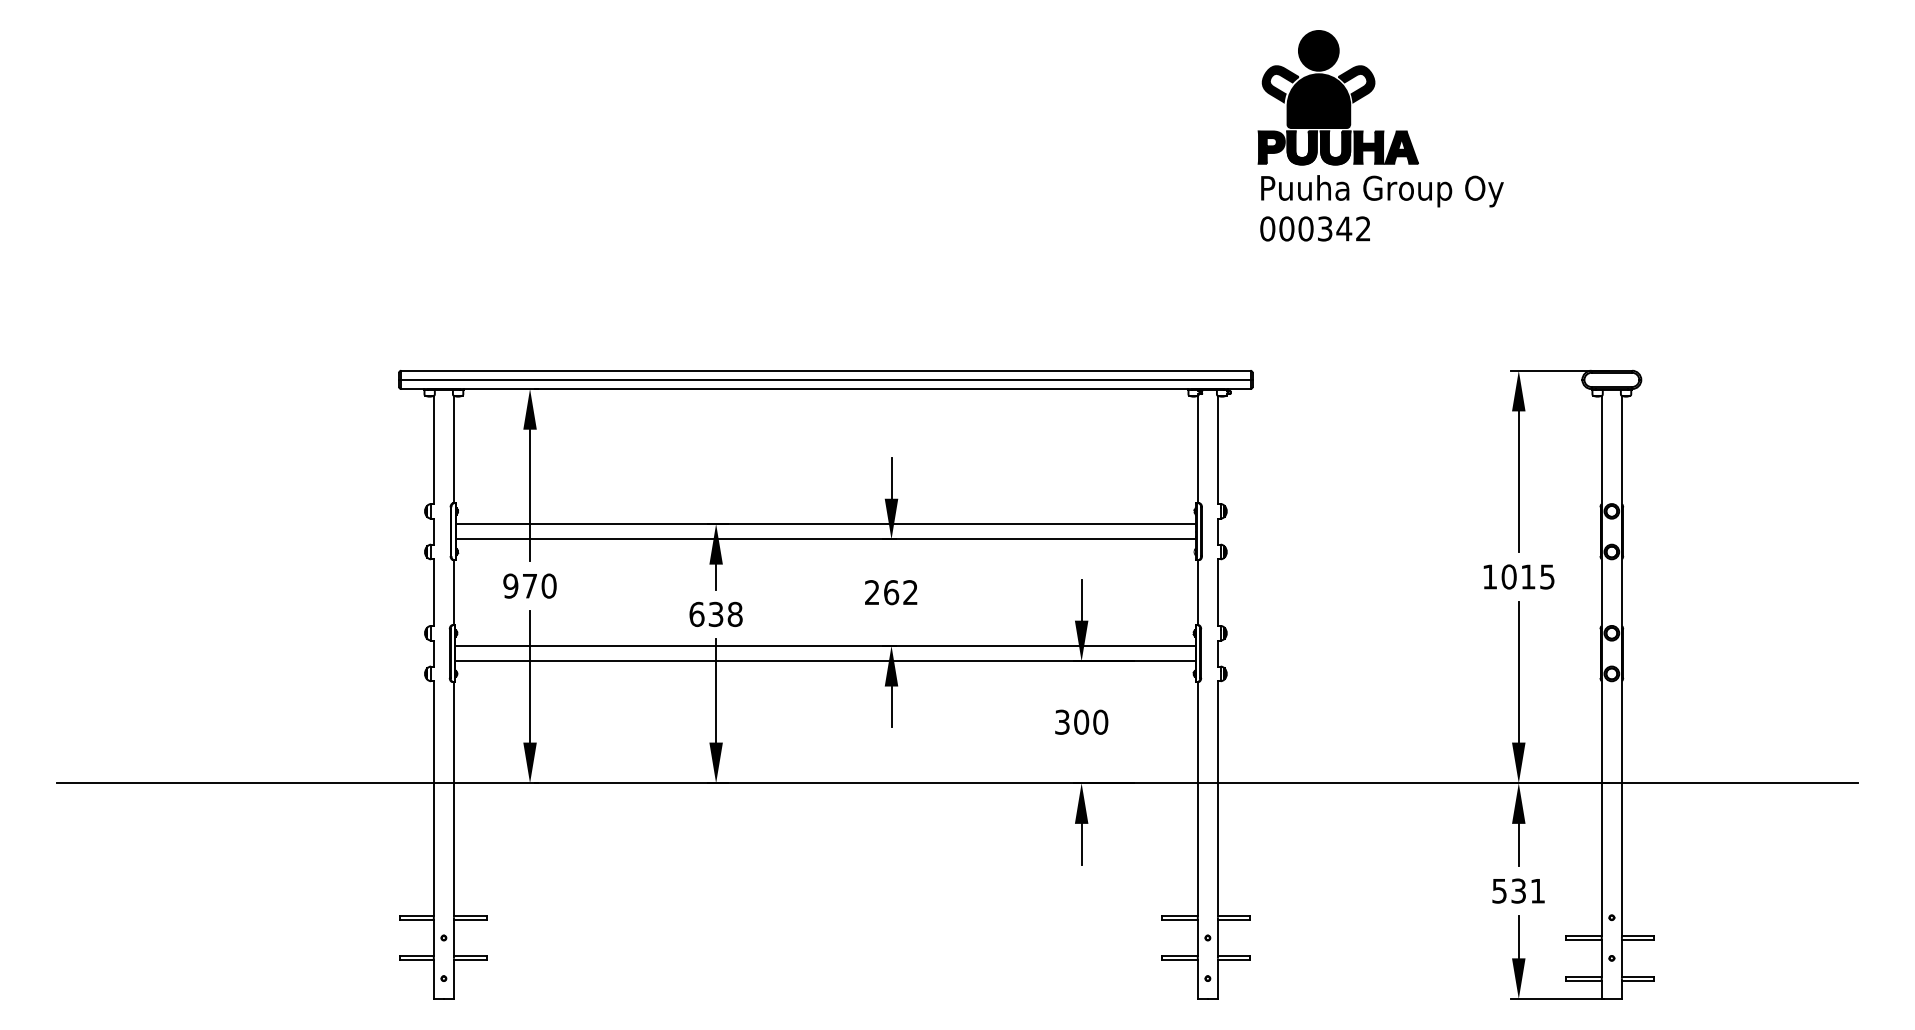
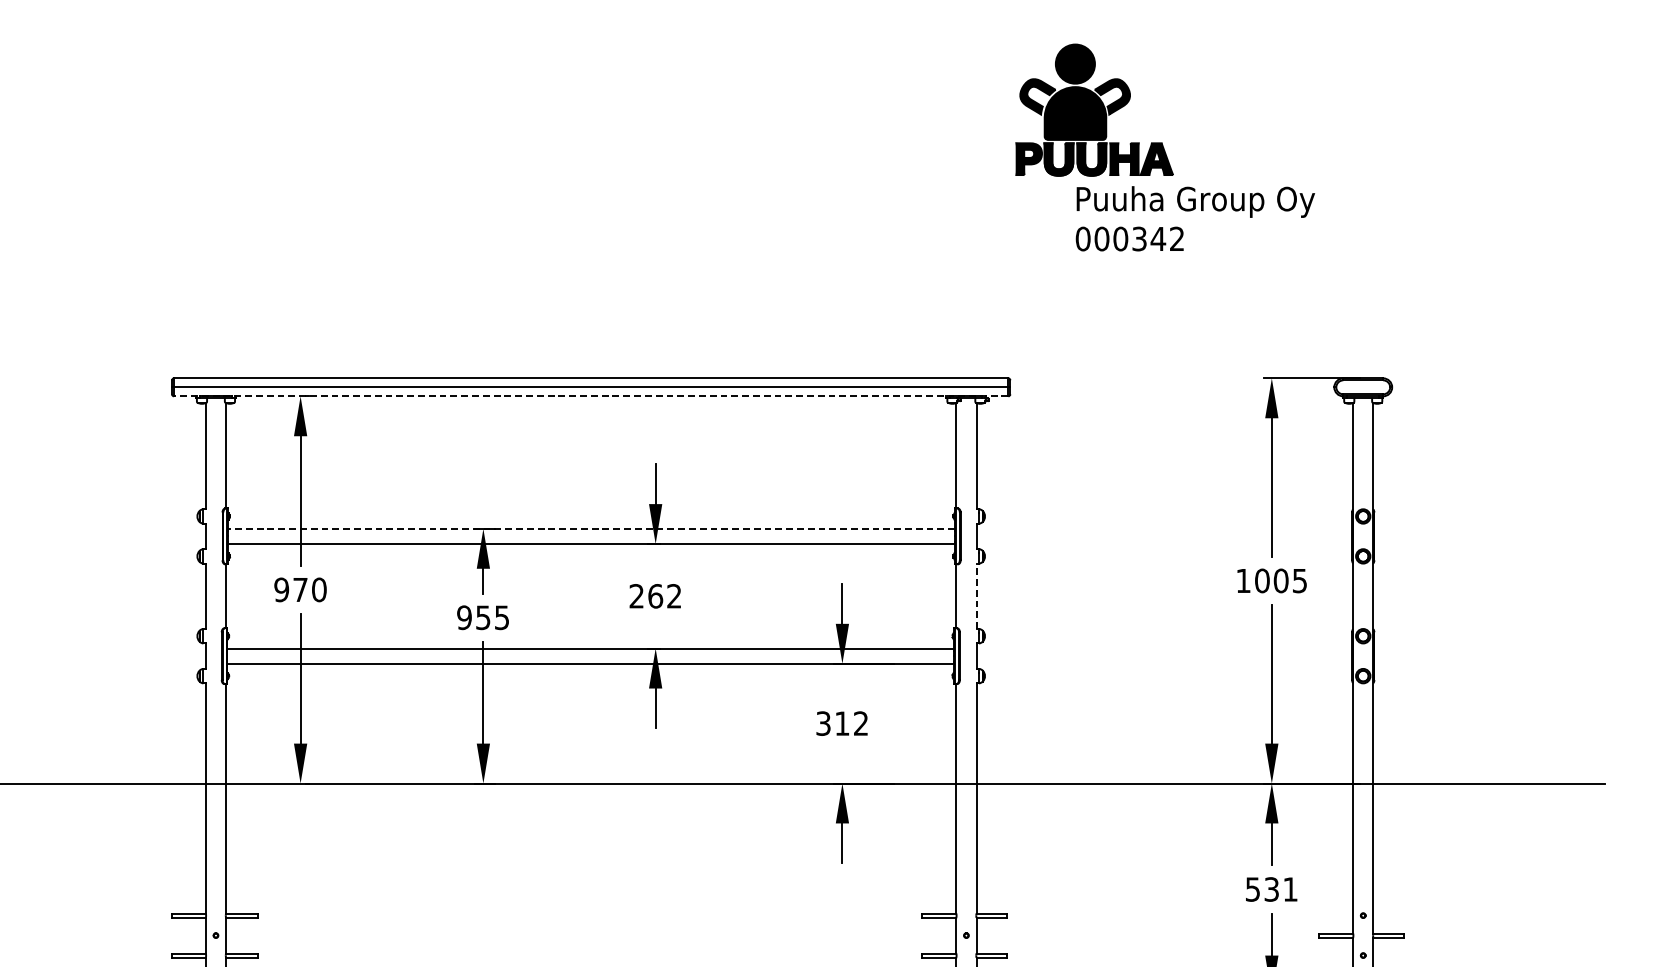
text: (1381, 208) -> (1194, 218), moved
line: (825, 389) -> (590, 396), solid -> dashed
line: (825, 523) -> (590, 528), solid -> dashed
text: (1527, 576) -> (1280, 580), 1015 -> 1005
line: (1218, 592) -> (976, 596), solid -> dashed
text: (715, 614) -> (482, 617), 638 -> 955
text: (1091, 721) -> (852, 722), 300 -> 312

